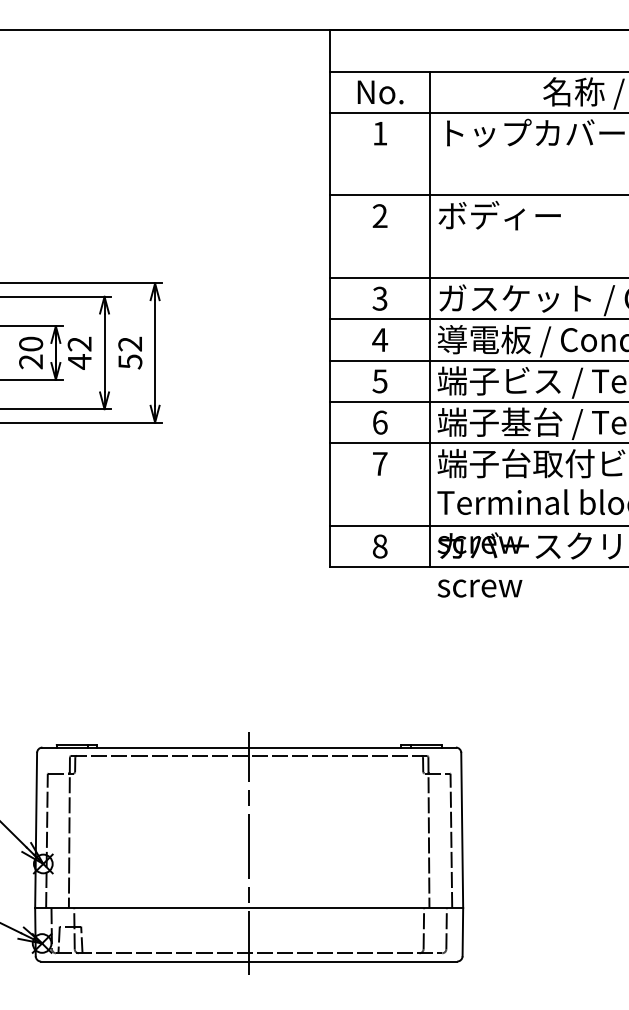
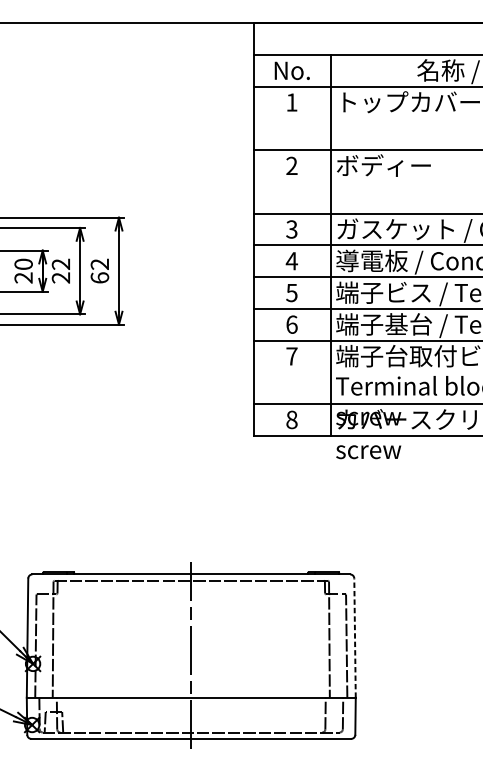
text: (79, 361) -> (60, 277), 42 -> 22
text: (130, 361) -> (100, 277), 52 -> 62
line: (462, 830) -> (355, 638), solid -> dashed

